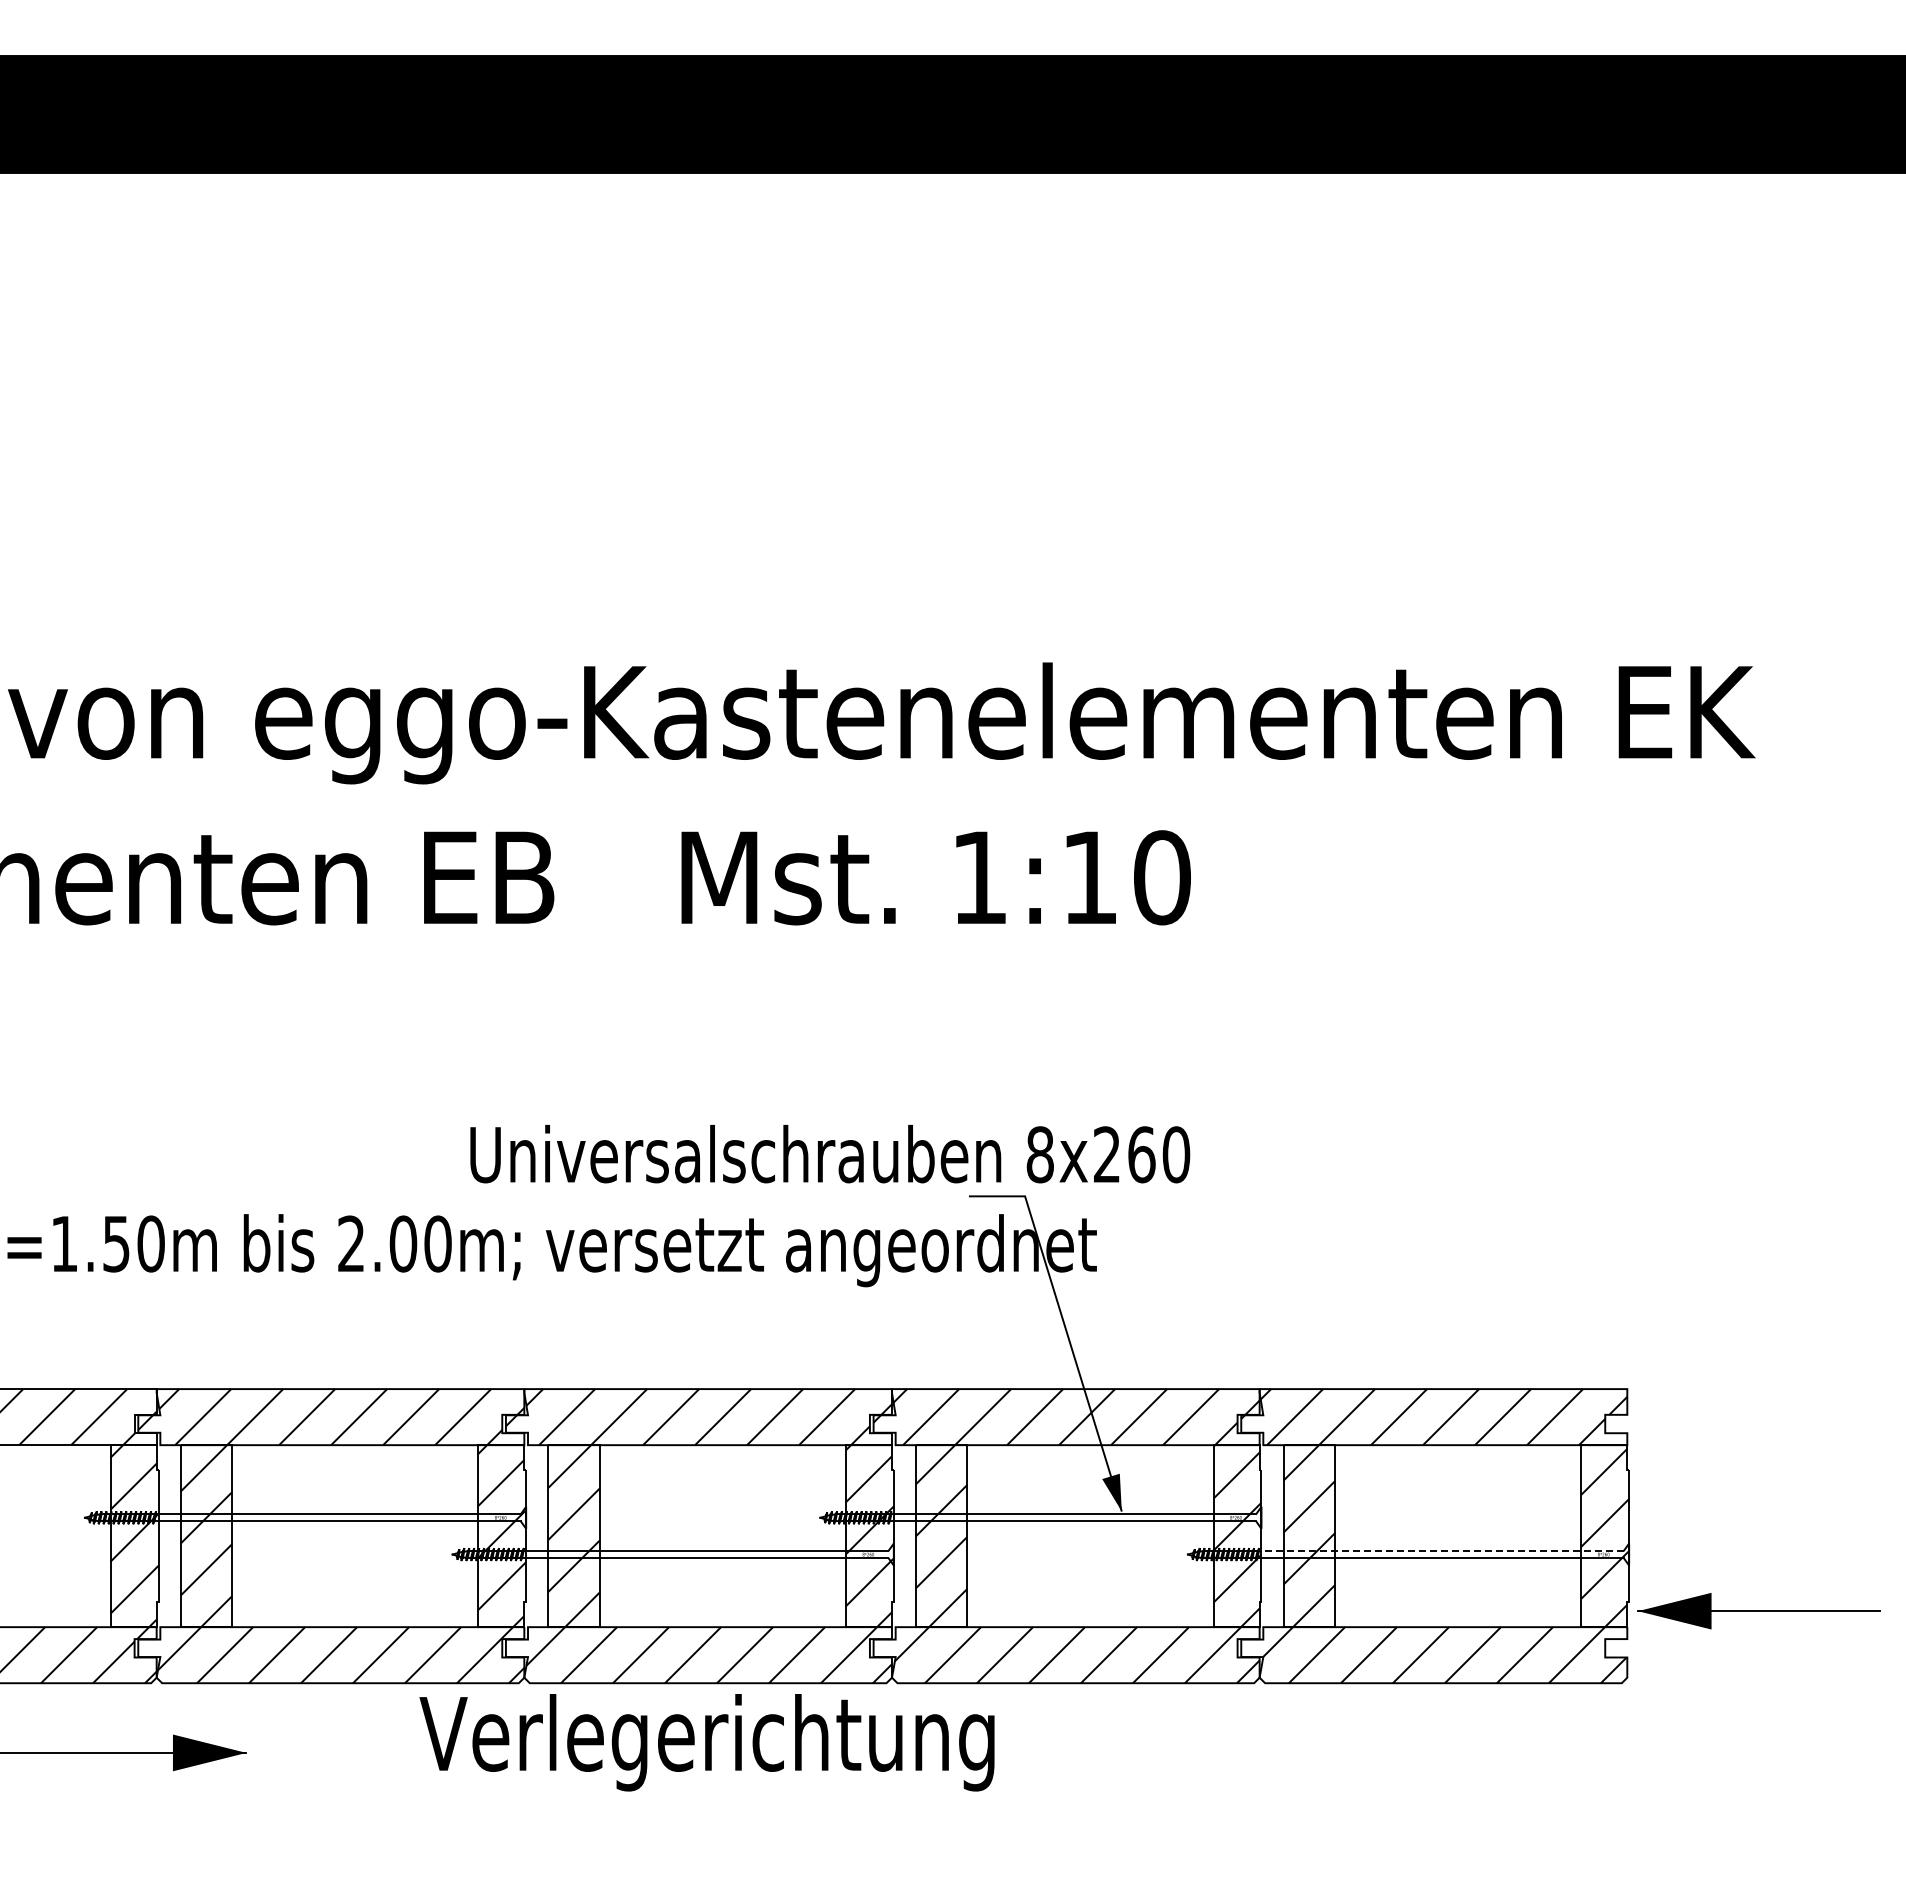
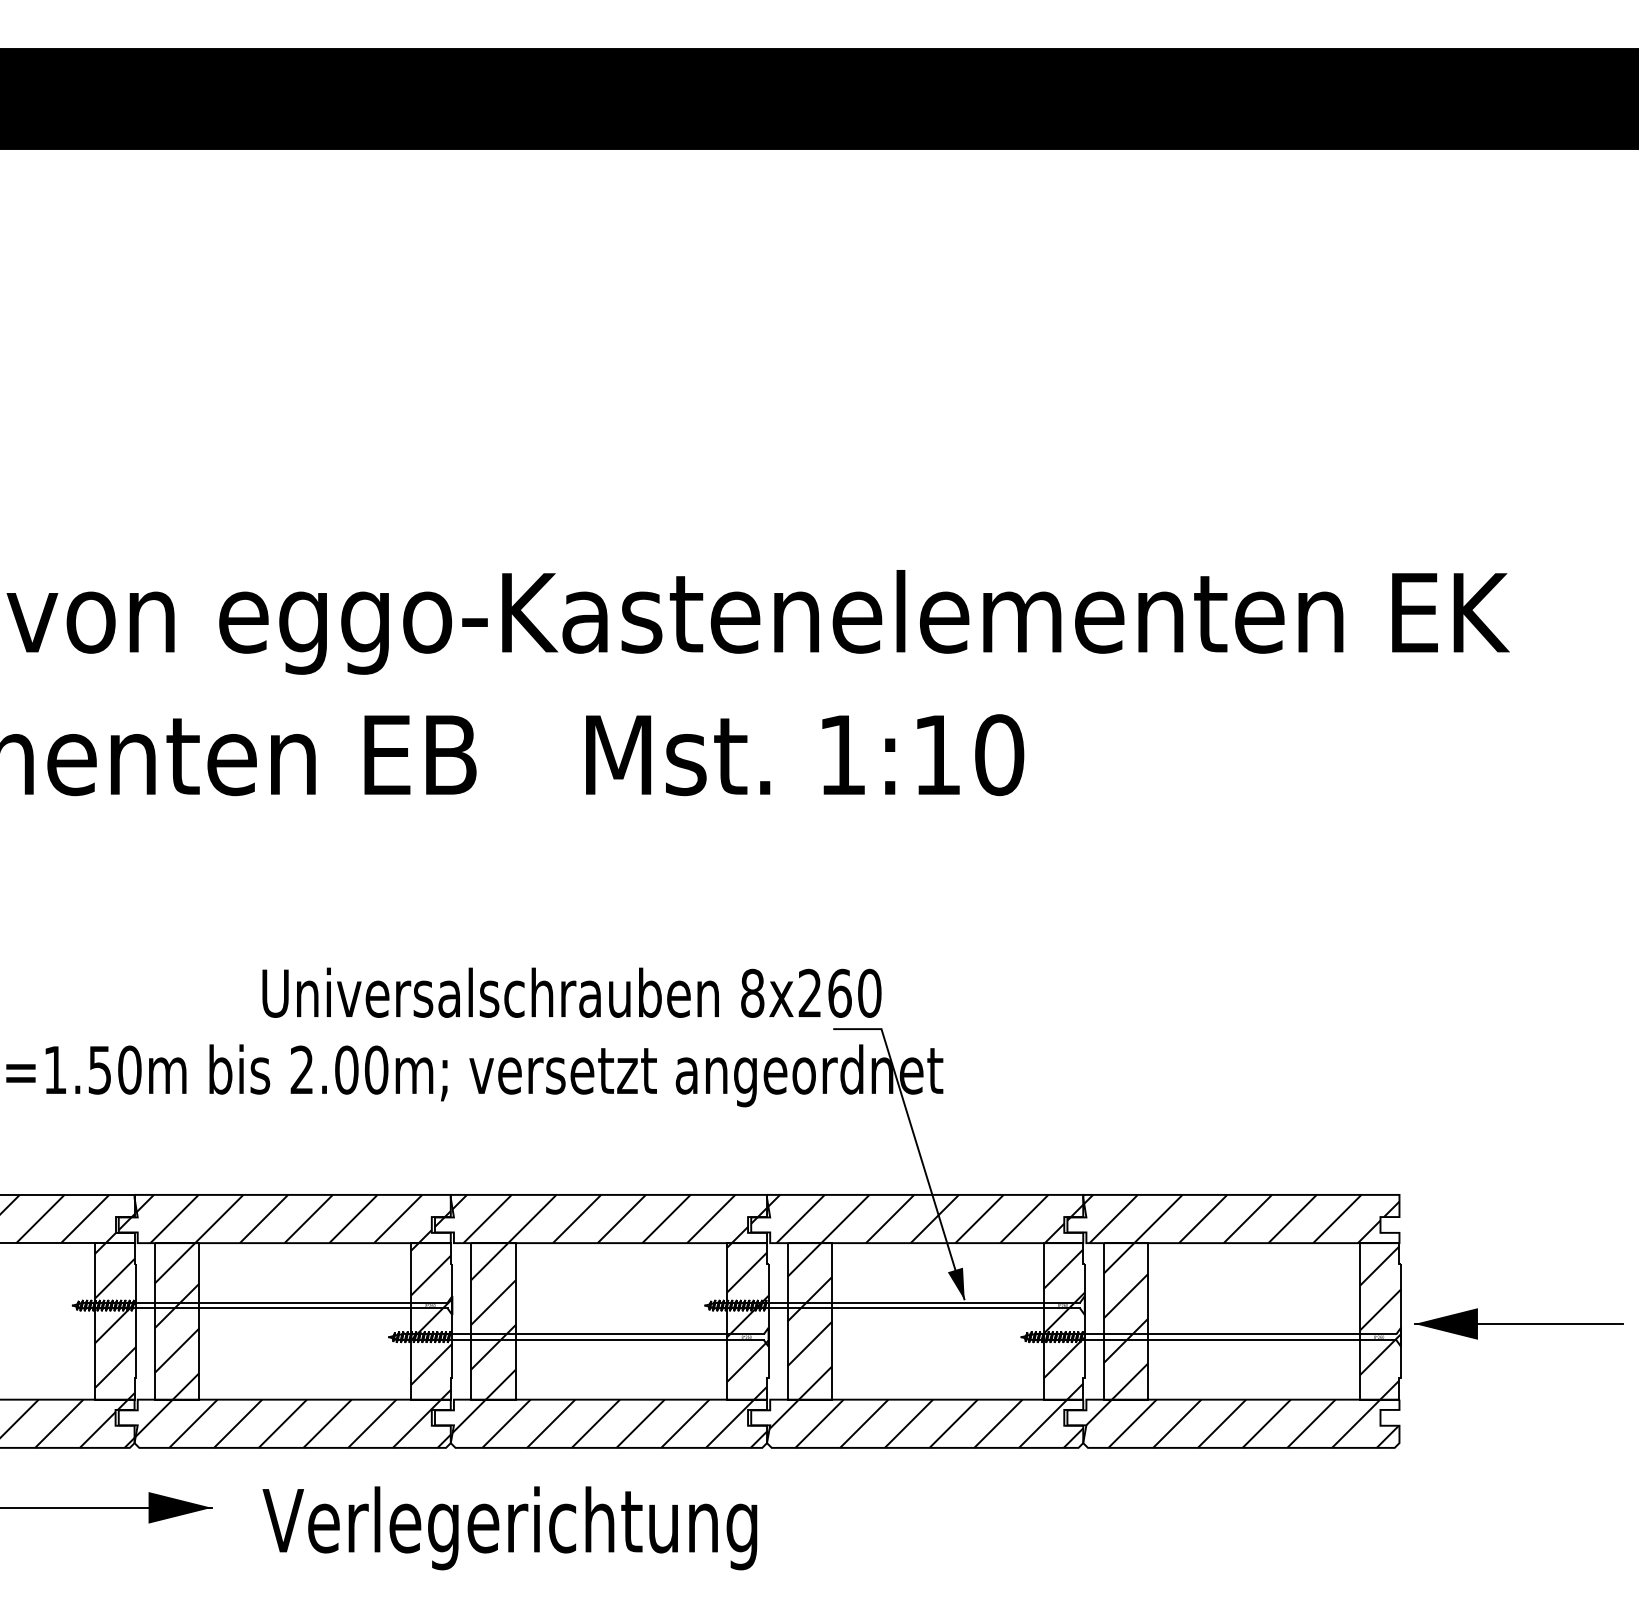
text: (830, 1154) -> (572, 993), moved
line: (1440, 1551) -> (1238, 1334), dashed -> solid
part: (1758, 1611) -> (1518, 1324), moved
text: (706, 1742) -> (509, 1528), moved

